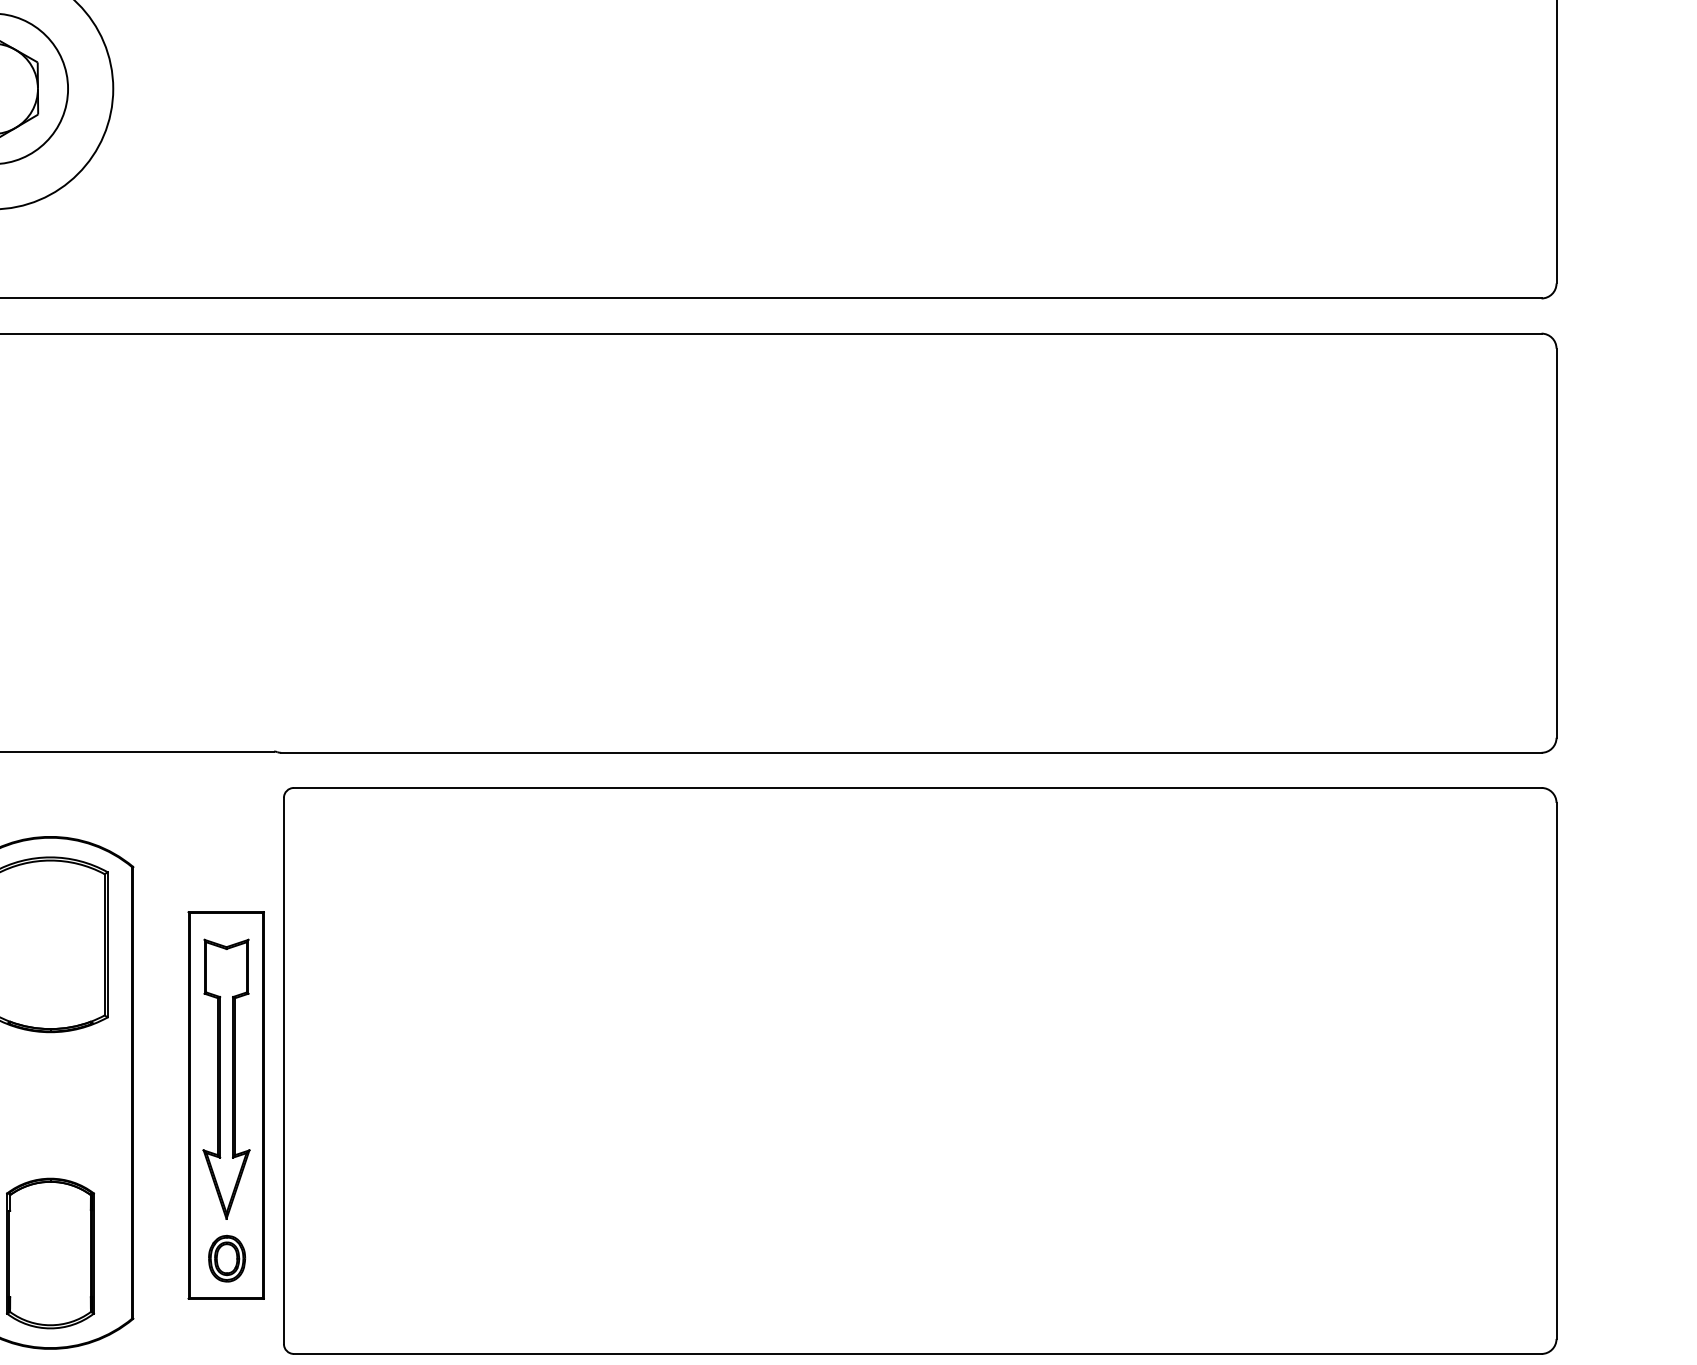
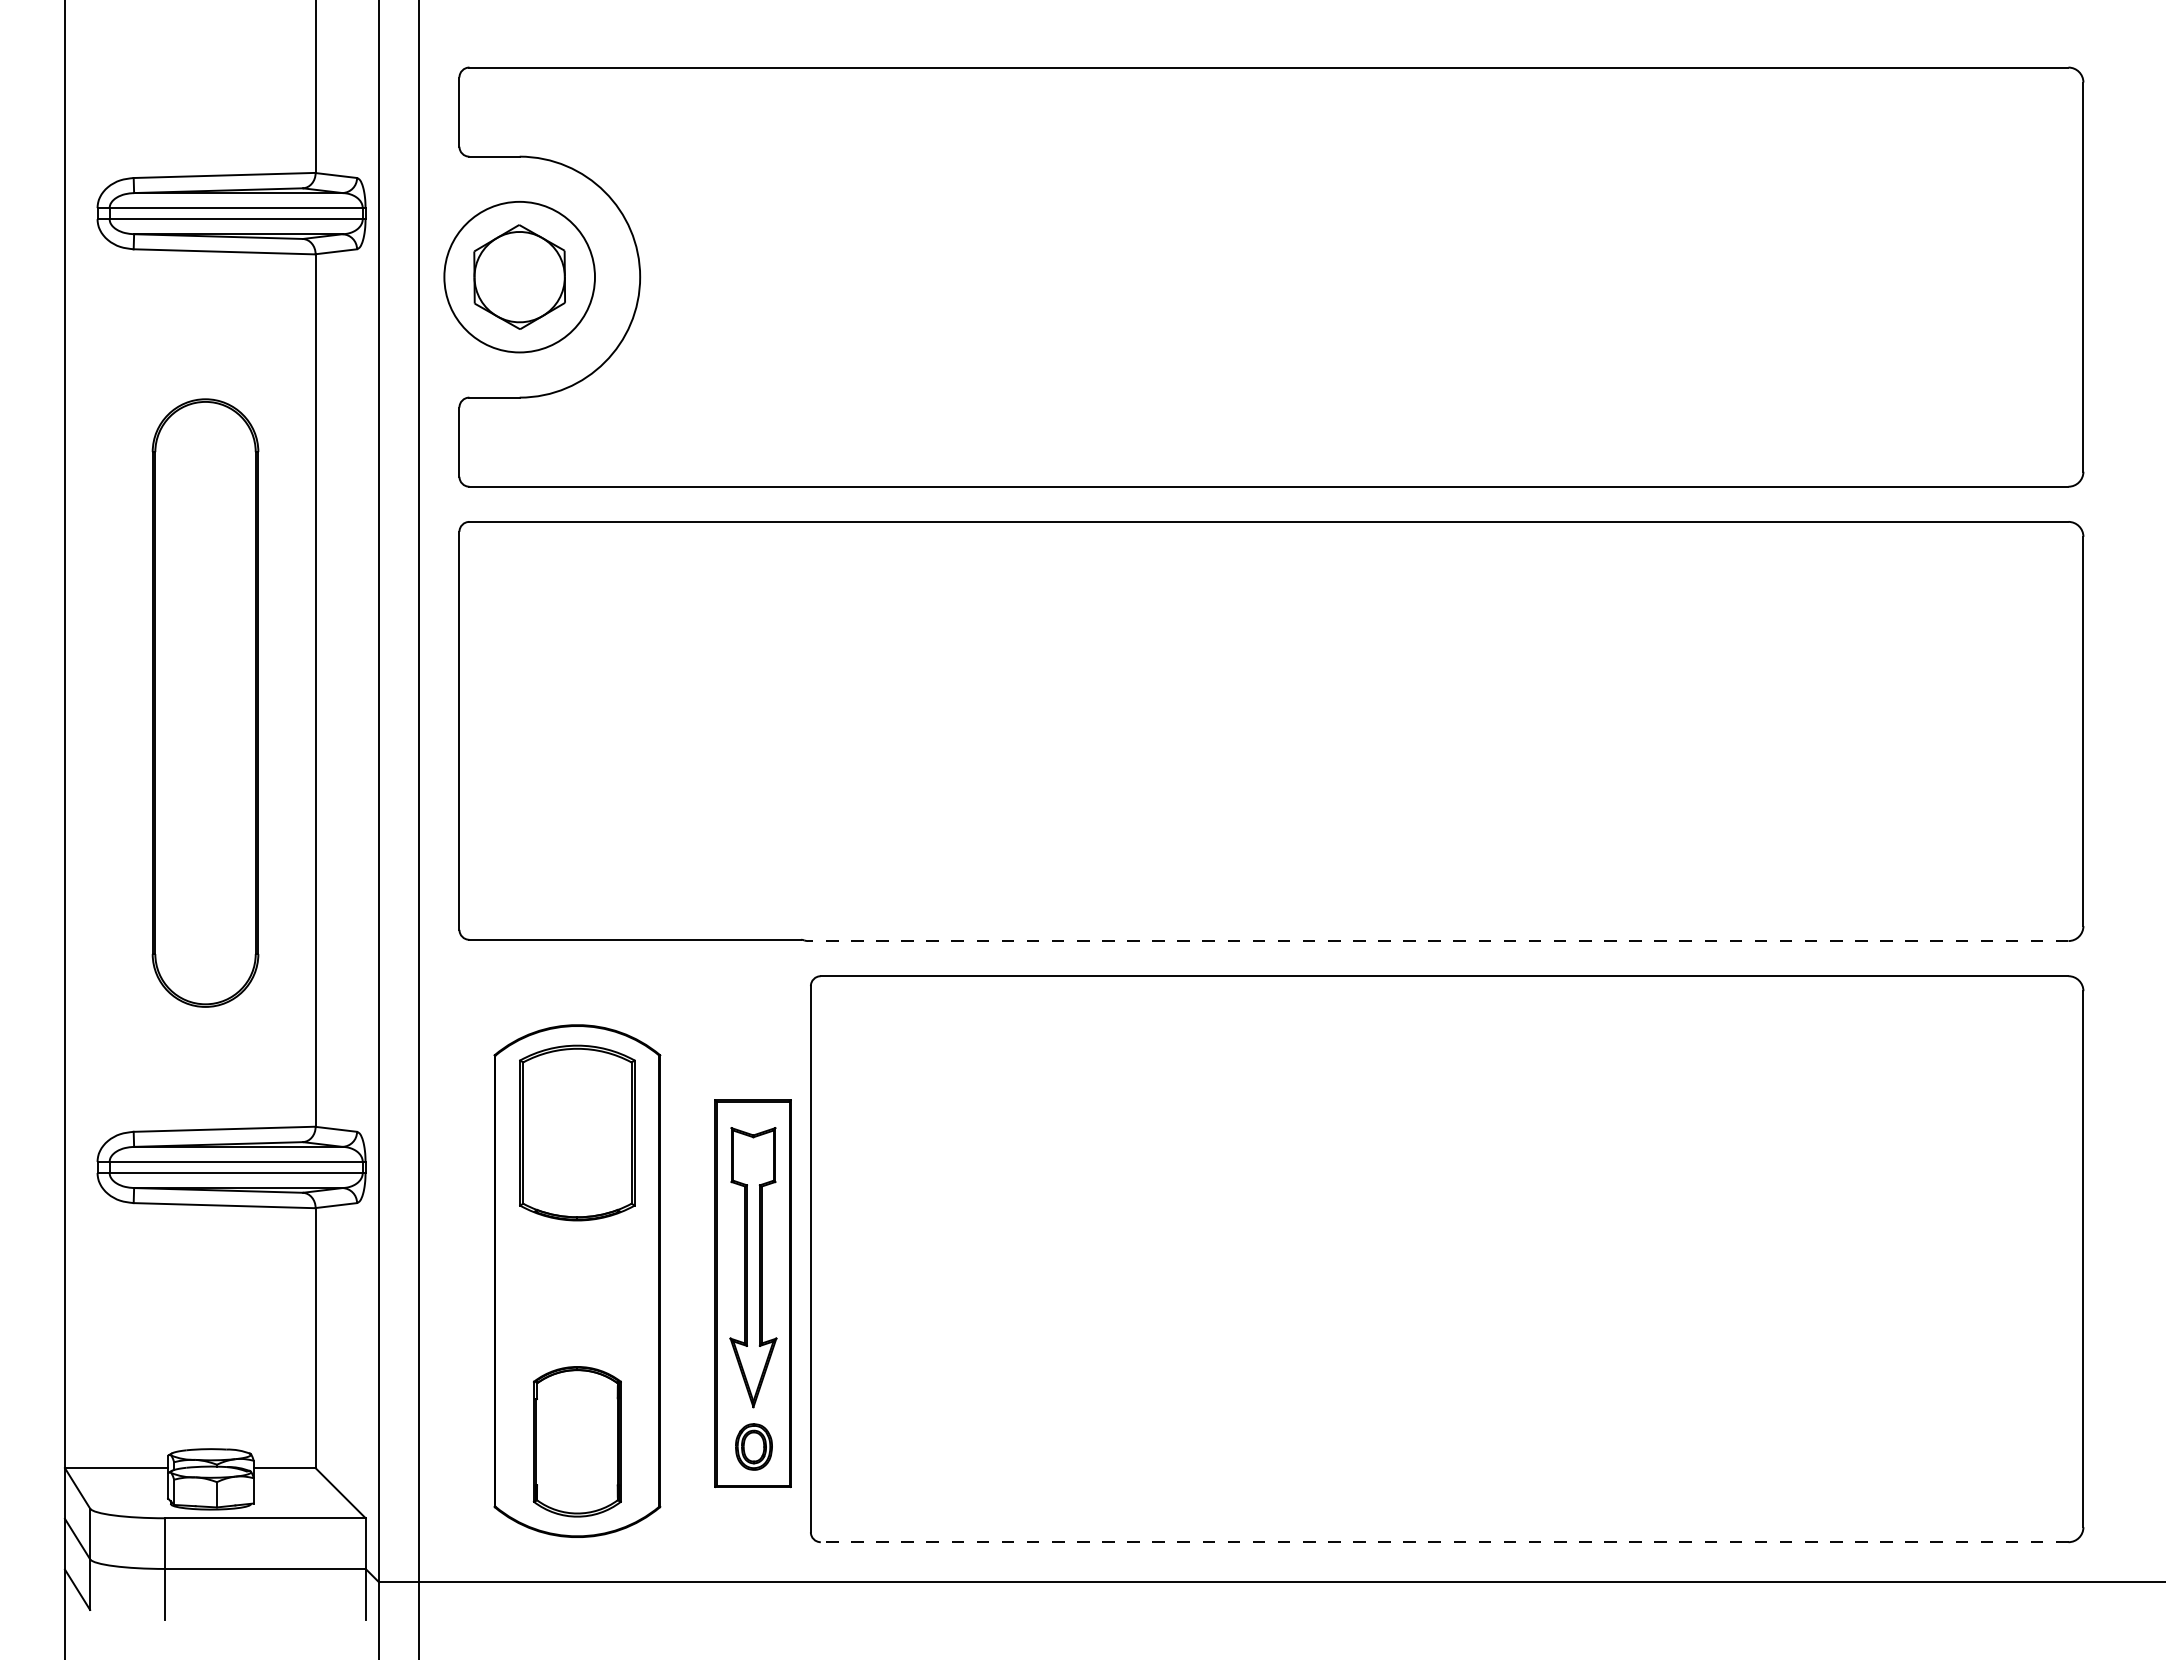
line: (910, 753) -> (1437, 941), solid -> dashed
line: (917, 1354) -> (1444, 1542), solid -> dashed

